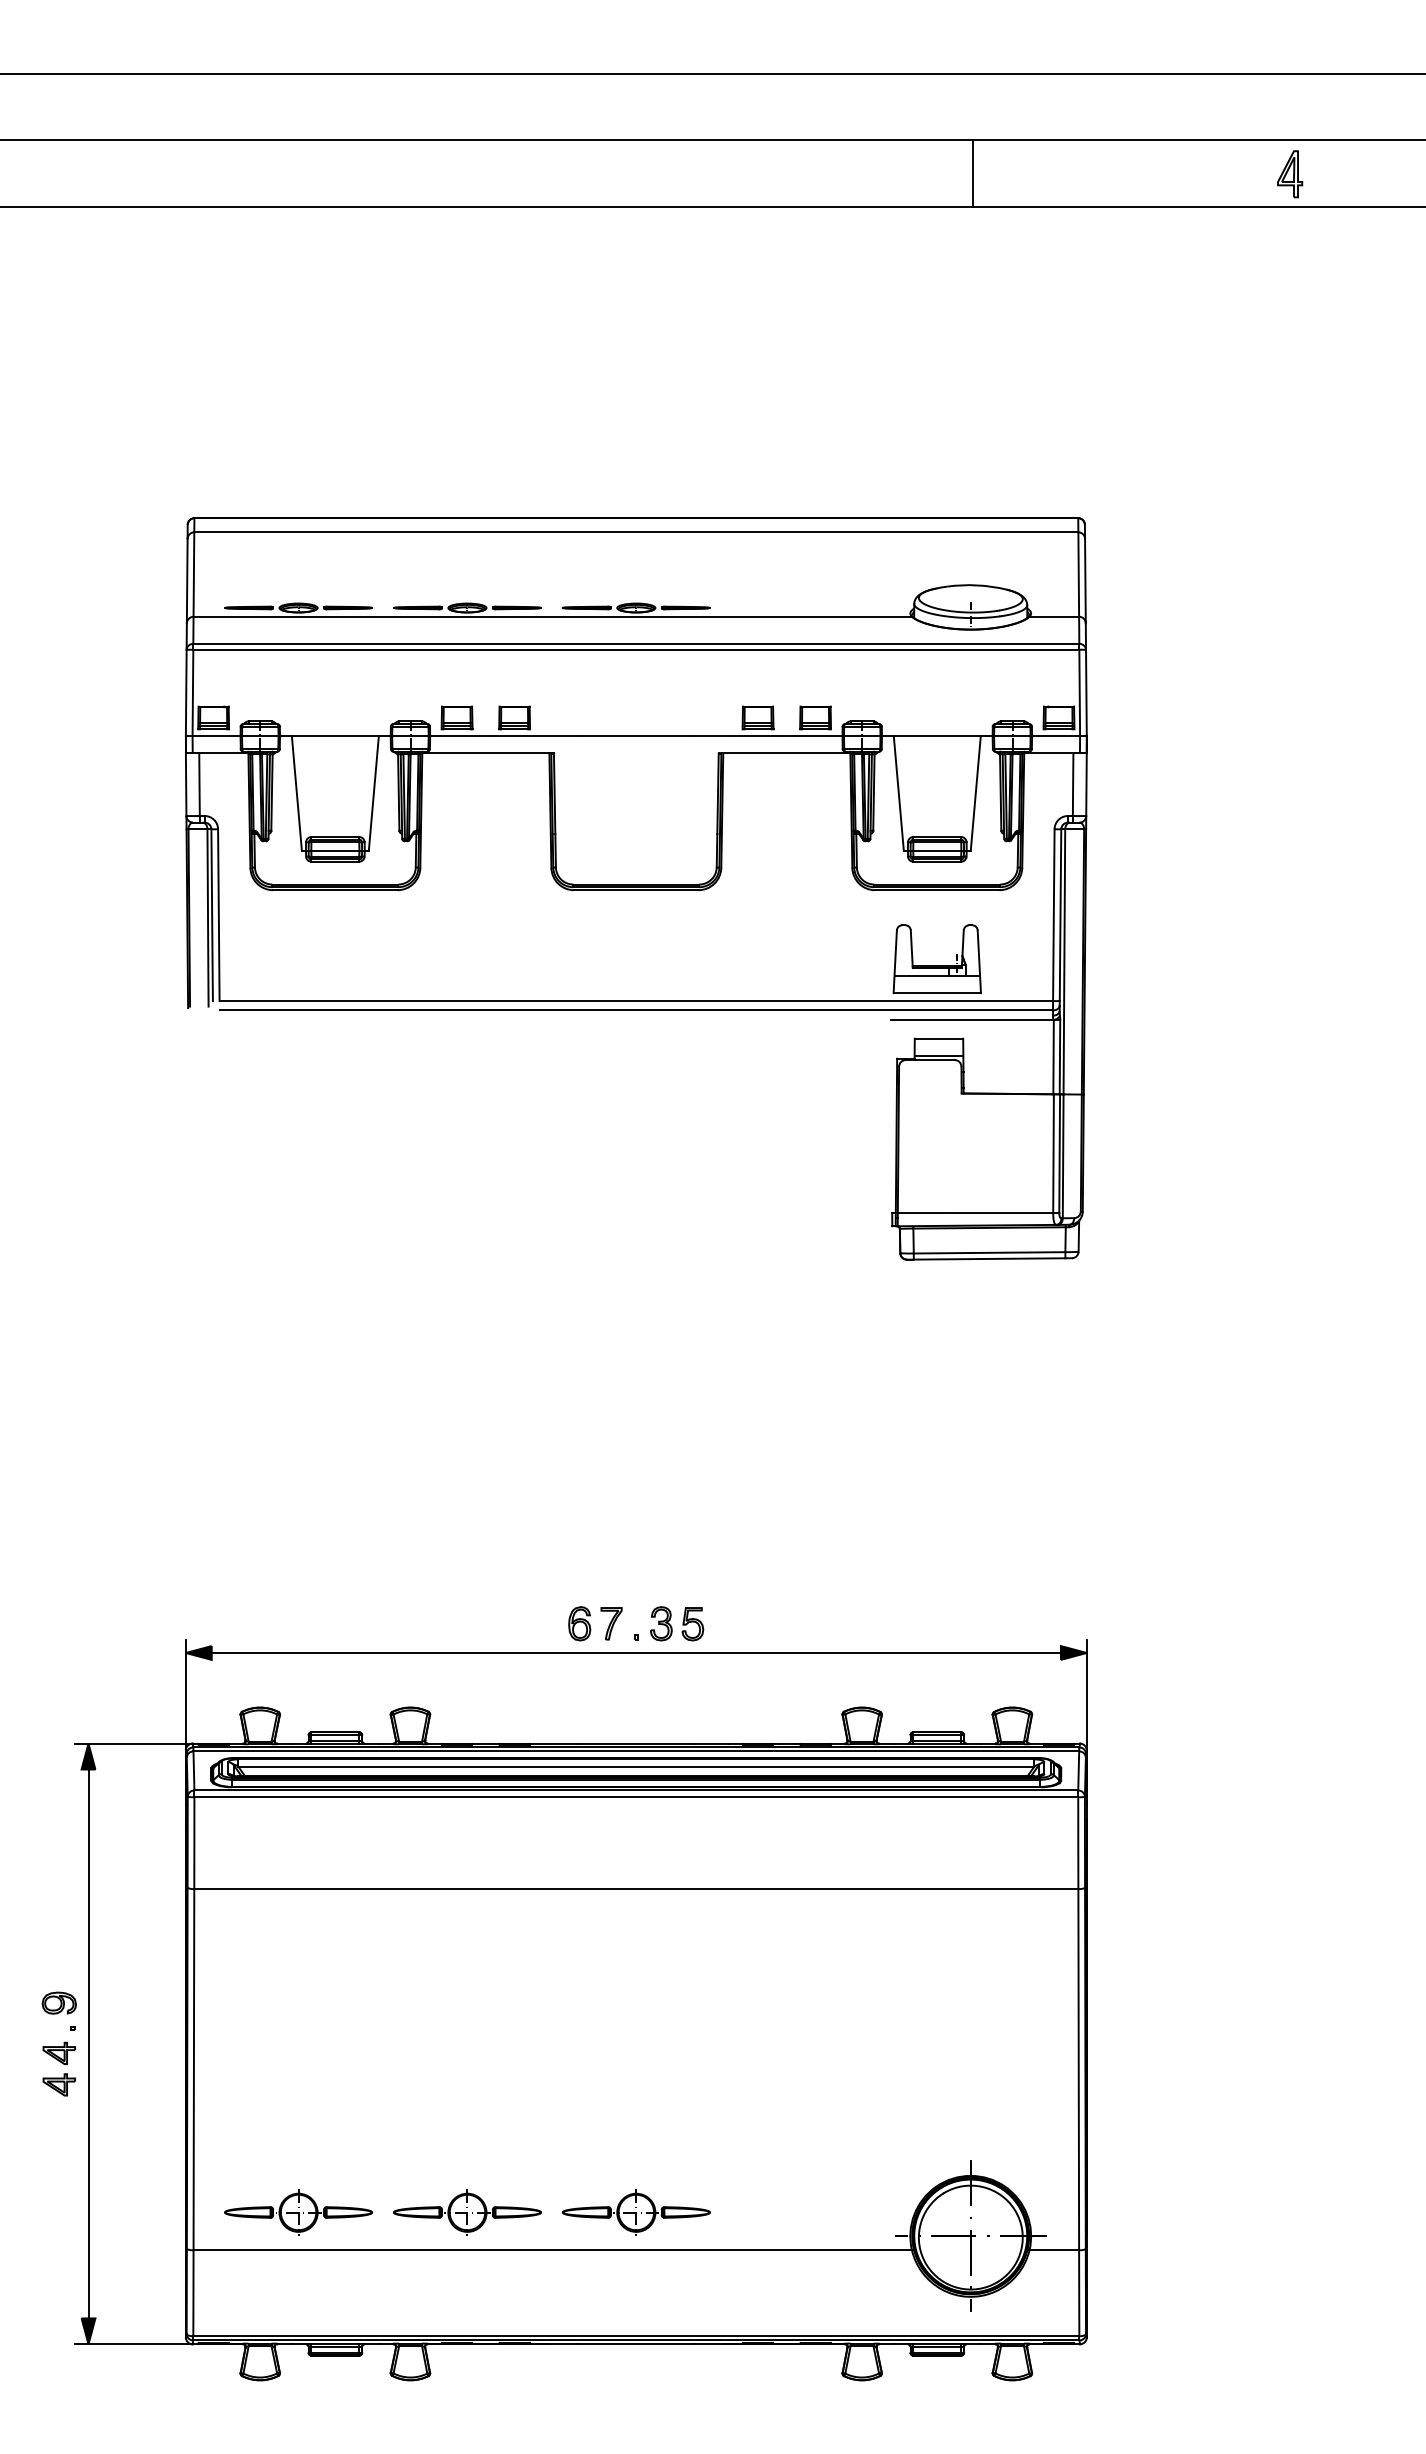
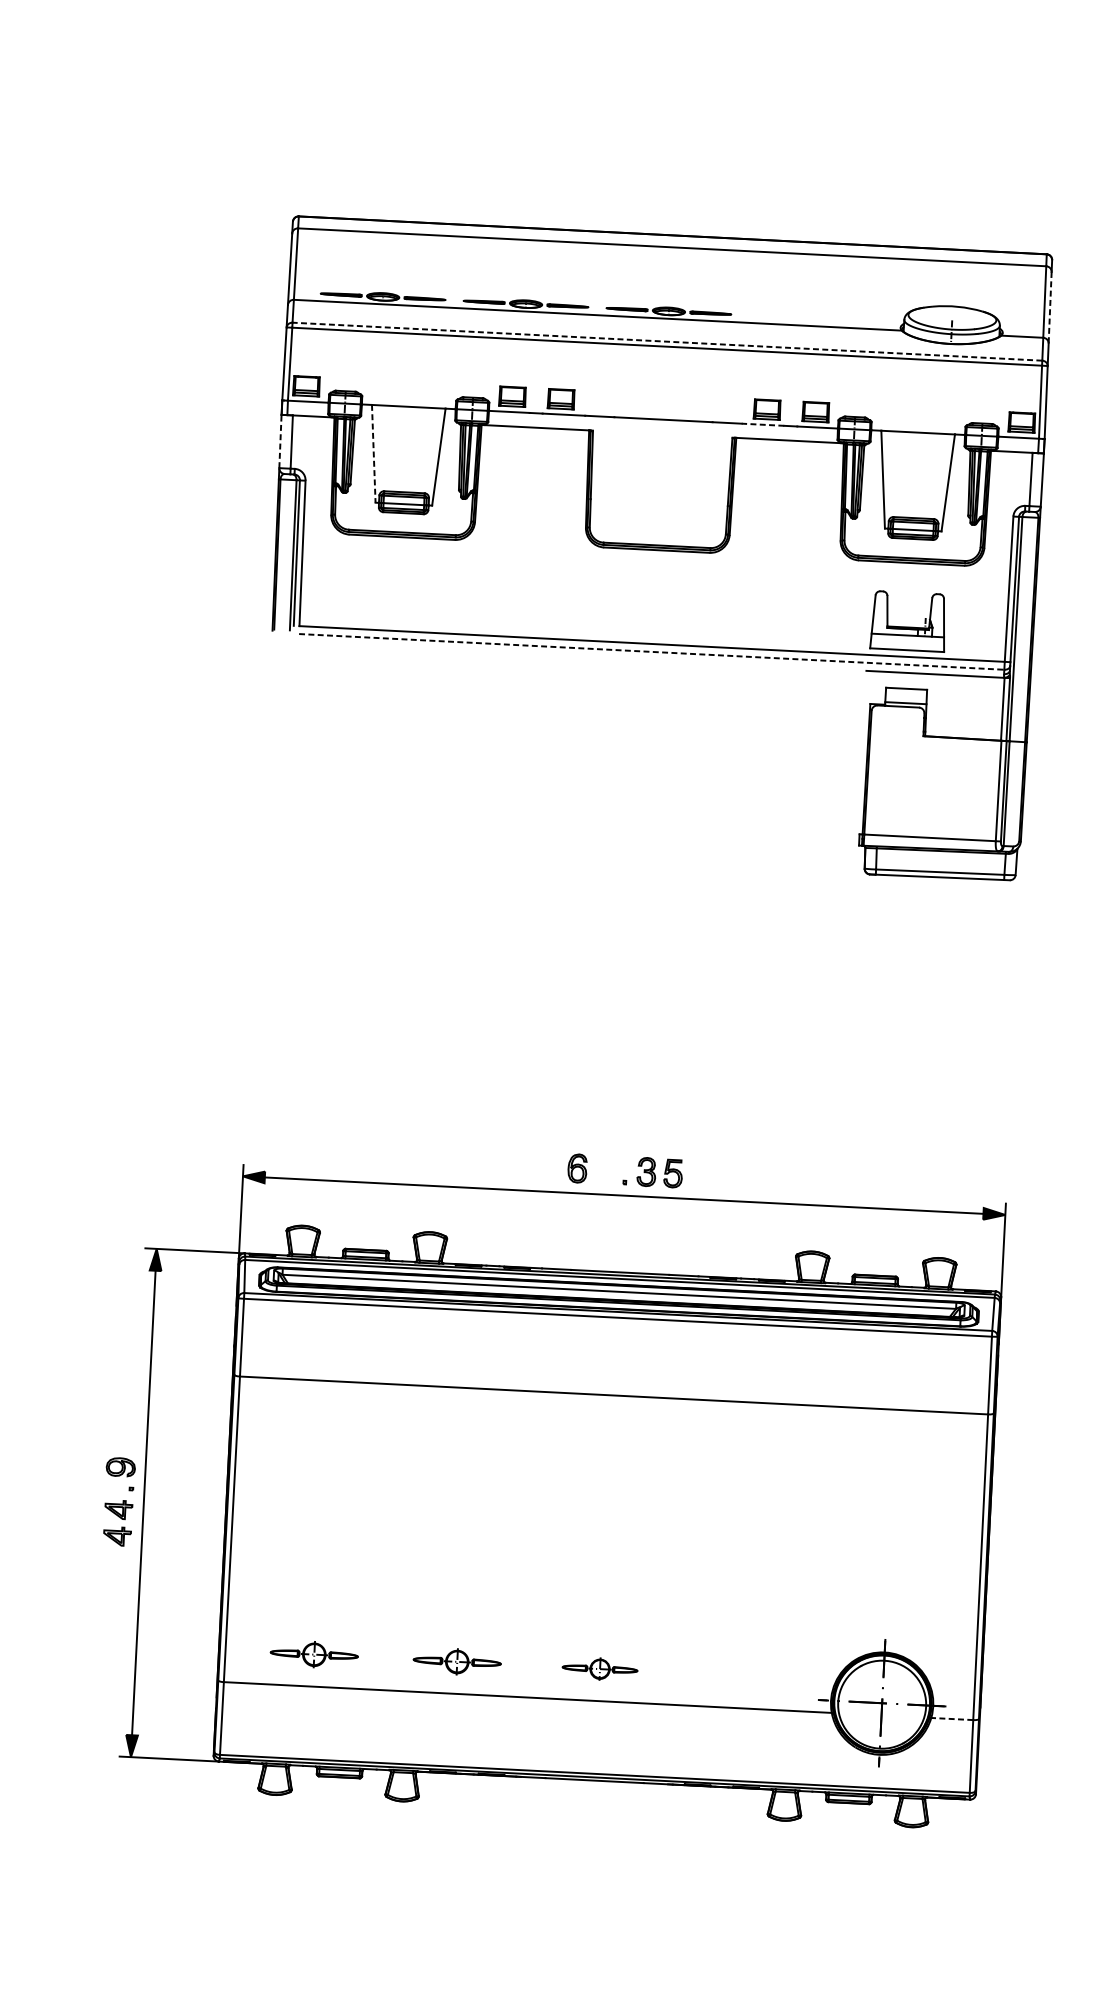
line: (1085, 581) -> (1050, 308), solid -> dashed
line: (635, 643) -> (666, 341), solid -> dashed
line: (753, 736) -> (762, 425), solid -> dashed
line: (186, 784) -> (280, 441), solid -> dashed
line: (296, 793) -> (373, 453), solid -> dashed
line: (636, 1010) -> (651, 651), solid -> dashed
part: (611, 1623) -> (604, 1169), removed
part: (298, 2212) -> (314, 1654), size x0.7
part: (467, 2212) -> (457, 1661), size x0.7
part: (635, 2212) -> (599, 1669), size x0.6
line: (1054, 2250) -> (952, 1719), solid -> dashed

